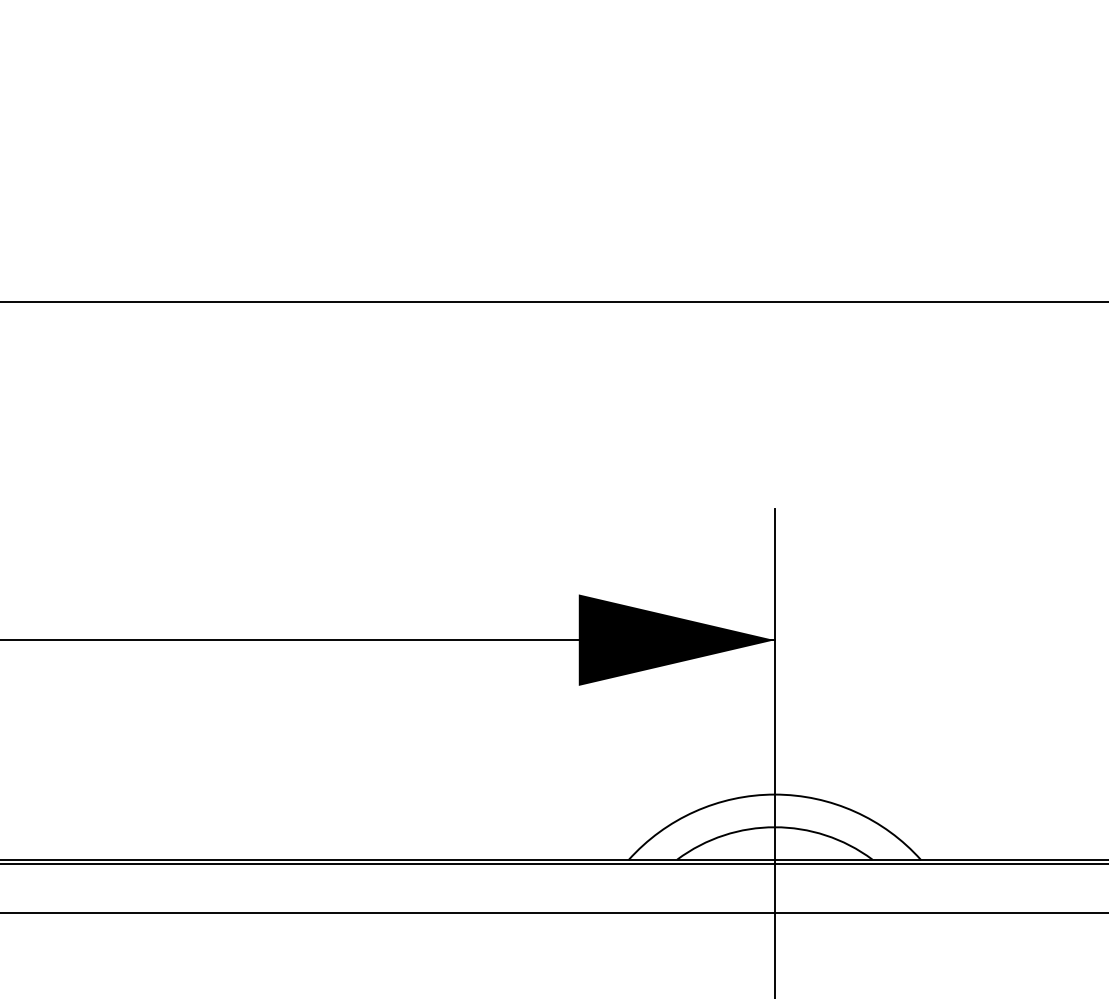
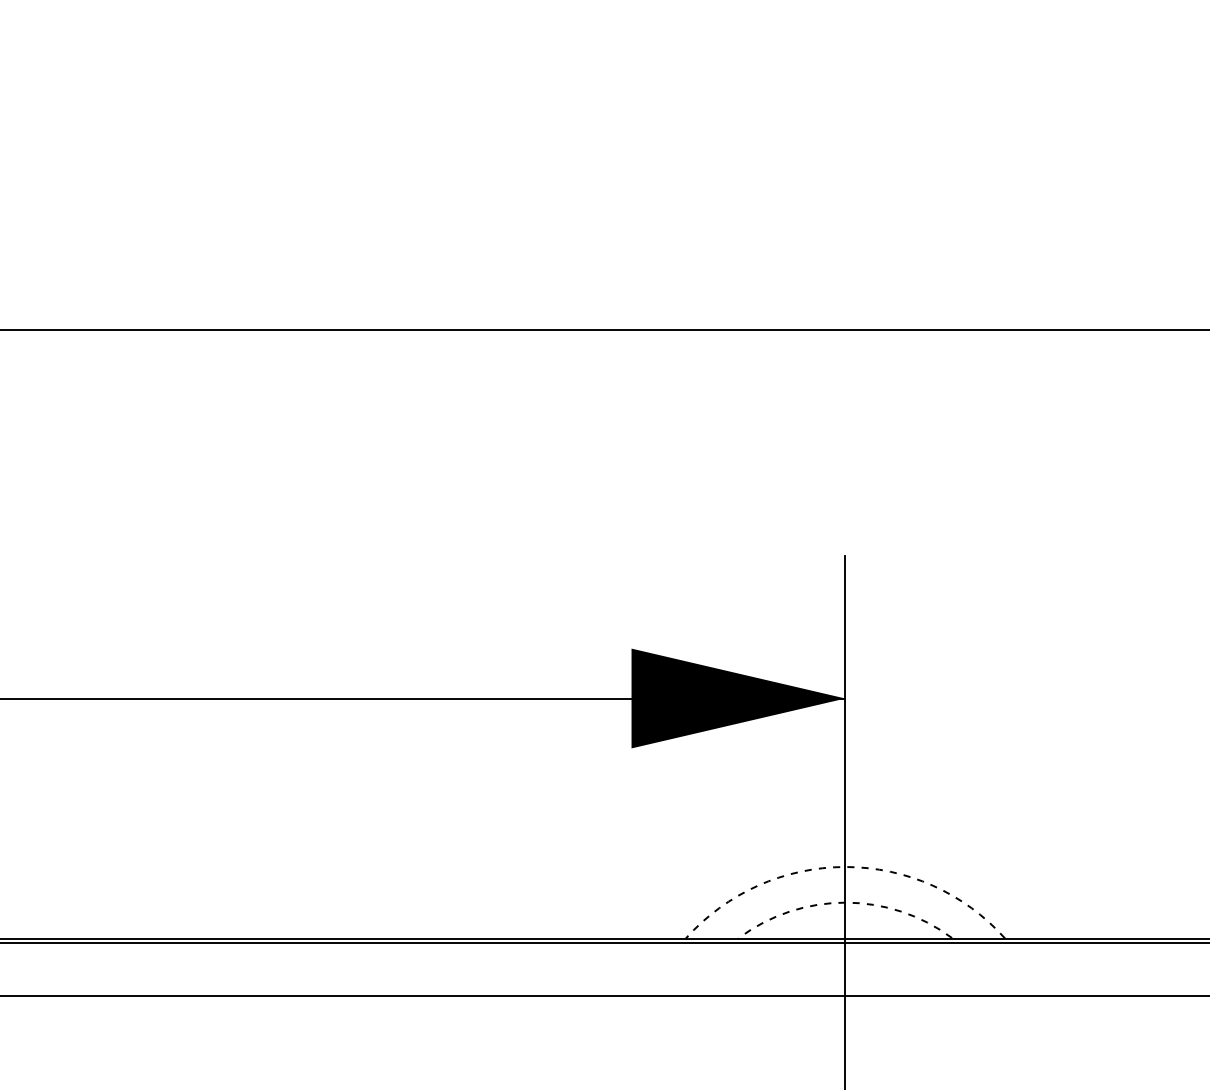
arc: (774, 795) -> (845, 867), solid -> dashed
arc: (774, 827) -> (845, 902), solid -> dashed

